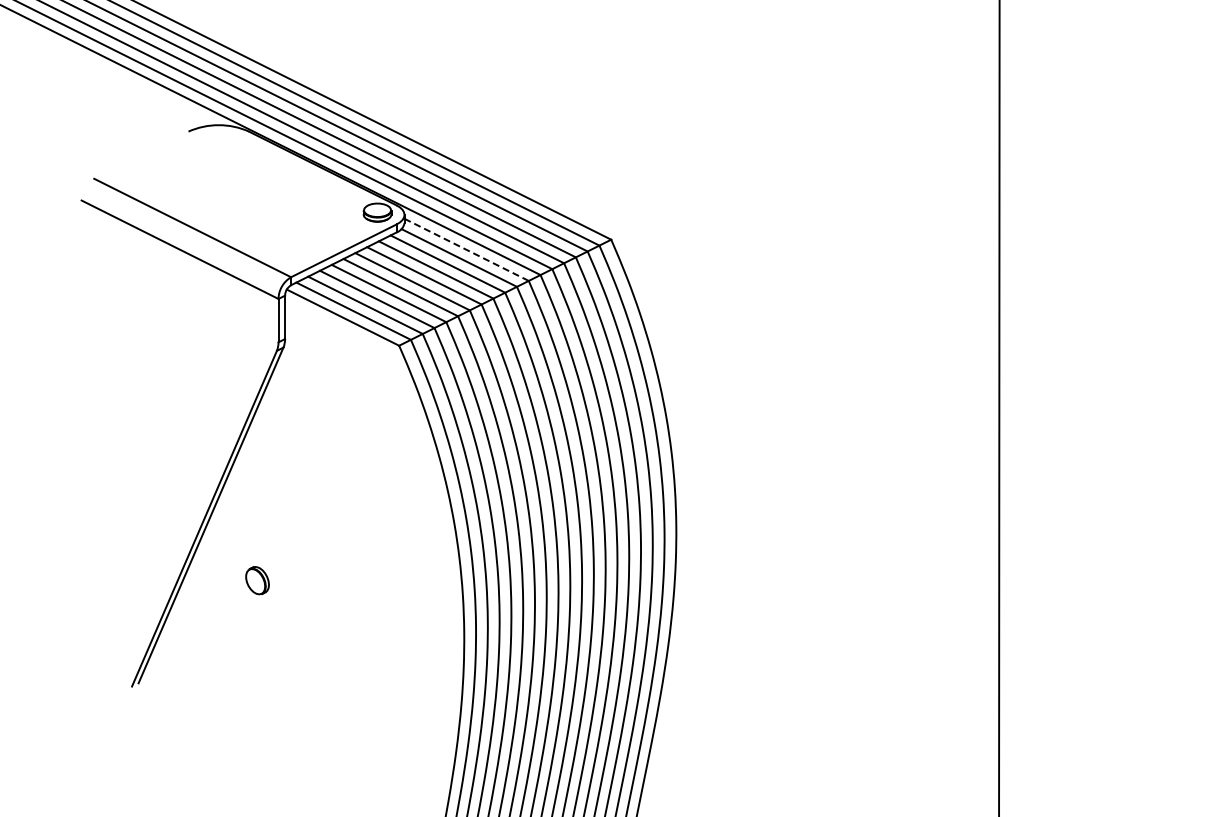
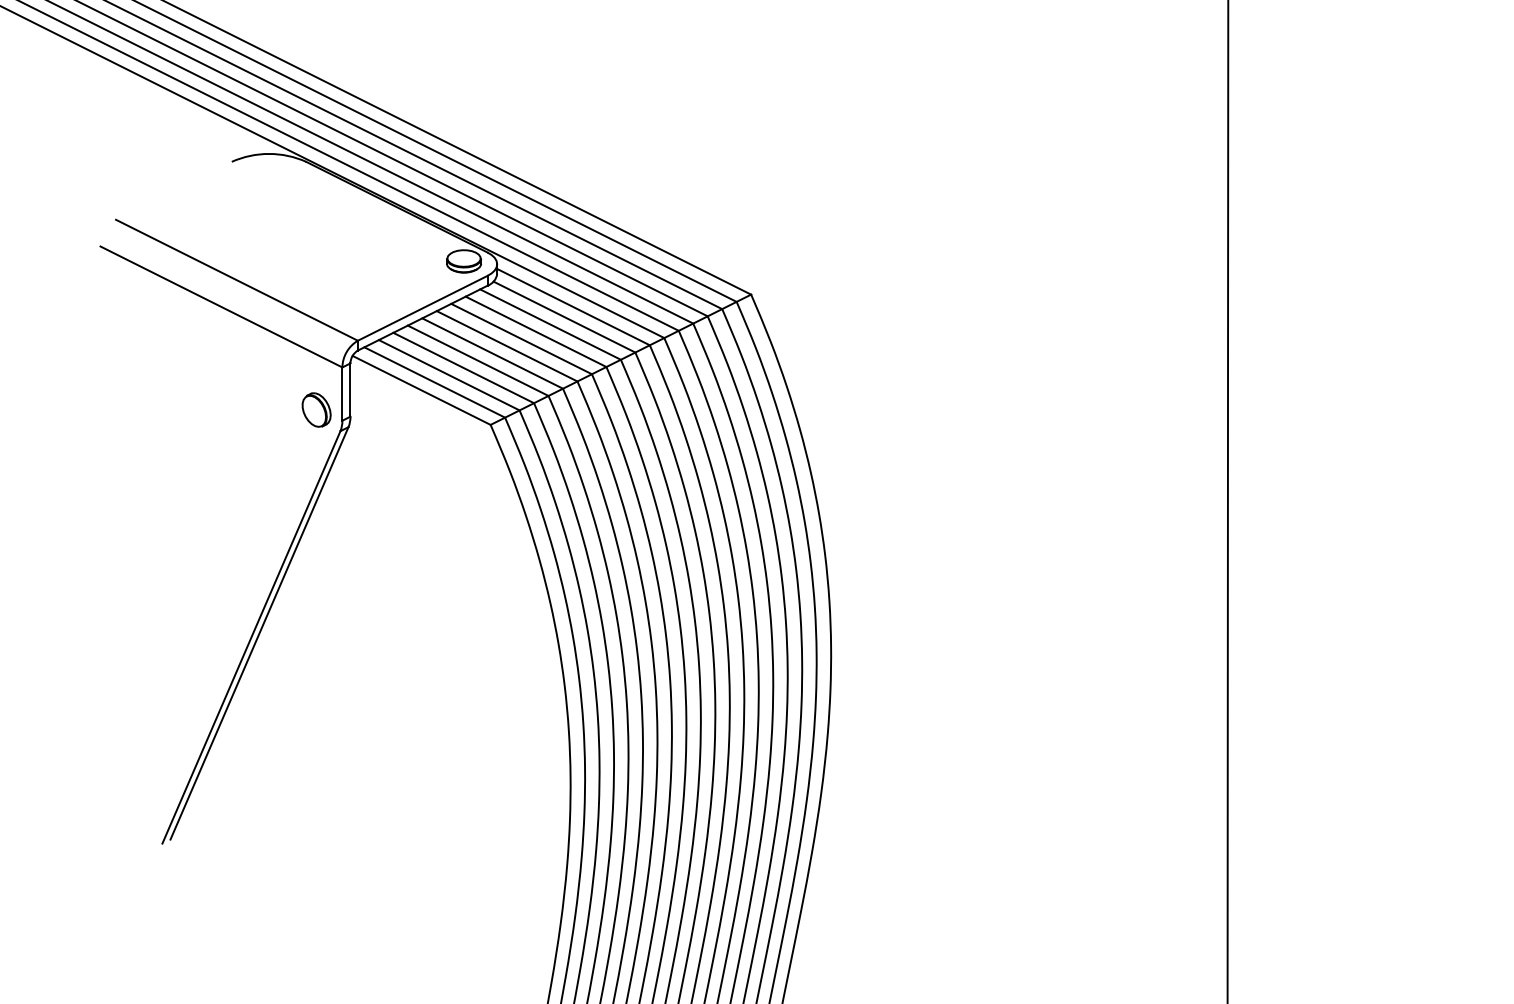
line: (466, 249) -> (573, 306), dashed -> solid
part: (257, 580) -> (316, 409), moved

